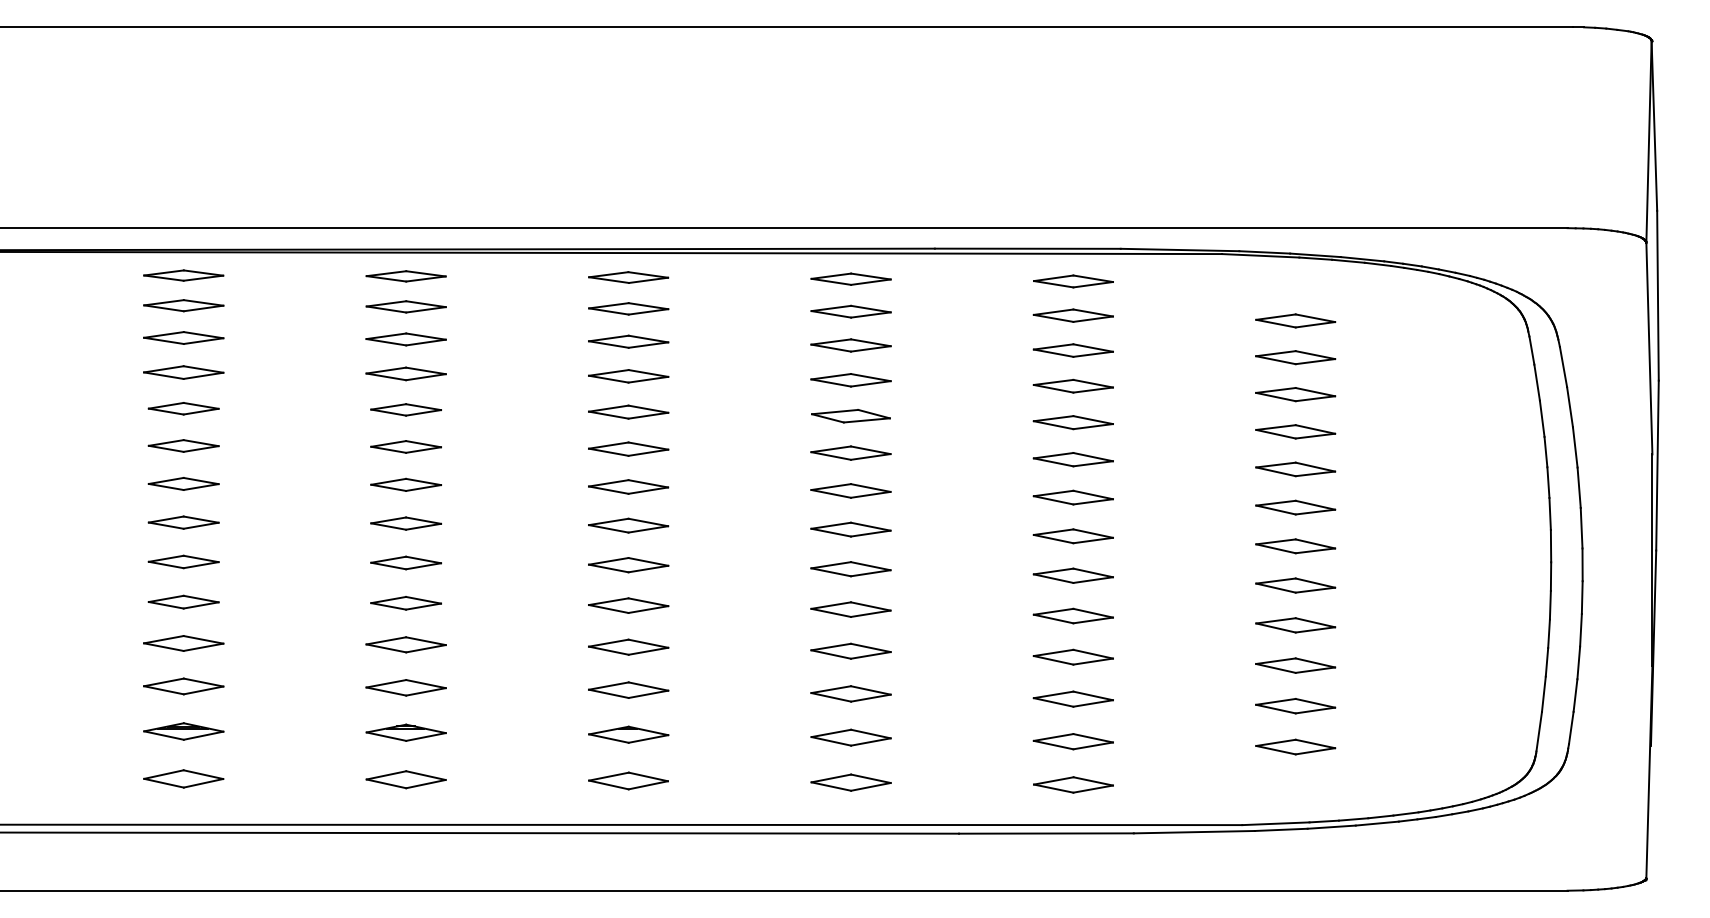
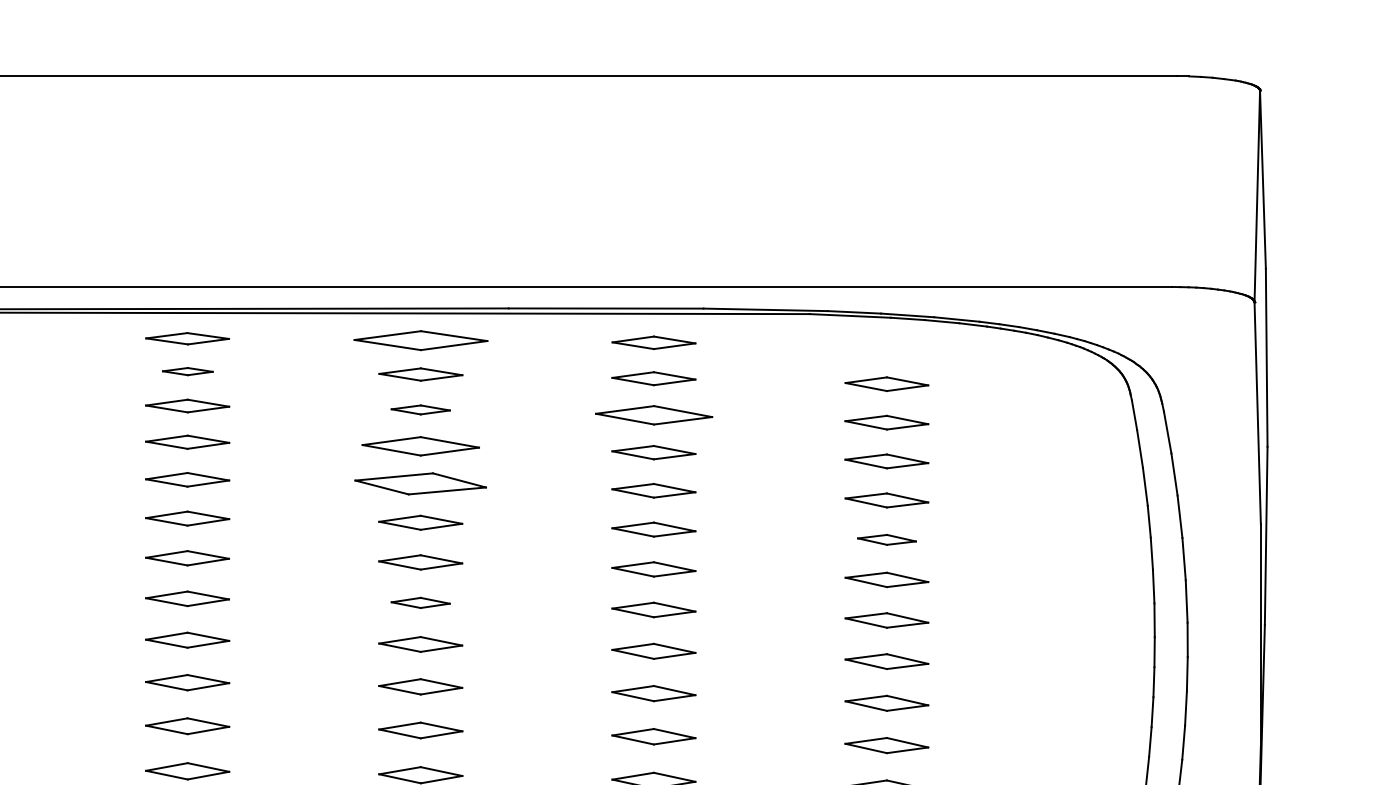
part: (850, 278) -> (420, 339), size x1.6
part: (628, 308) -> (187, 371), size x0.6
part: (850, 345) -> (420, 409), size x0.7
part: (1072, 350) -> (652, 415), size x1.4
part: (850, 380) -> (420, 446), size x1.4
part: (850, 416) -> (420, 484), size x1.6
part: (1295, 469) -> (886, 539), size x0.7
part: (850, 529) -> (420, 602), size x0.7

